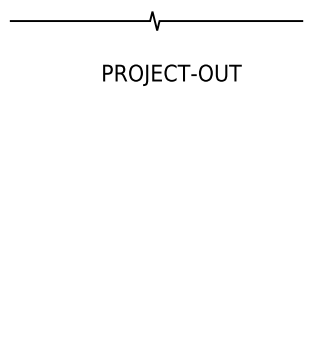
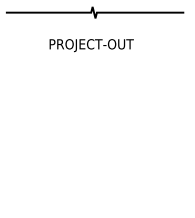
text: (172, 75) -> (91, 45), moved

